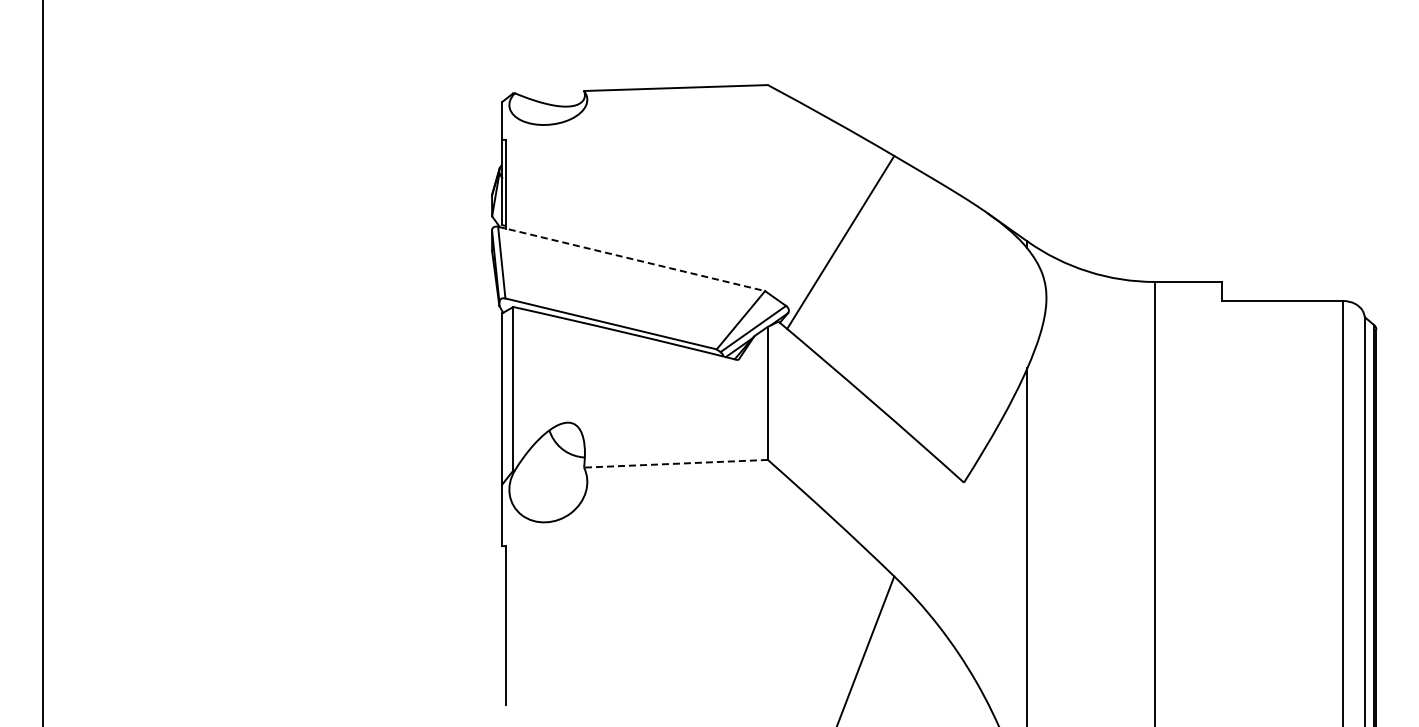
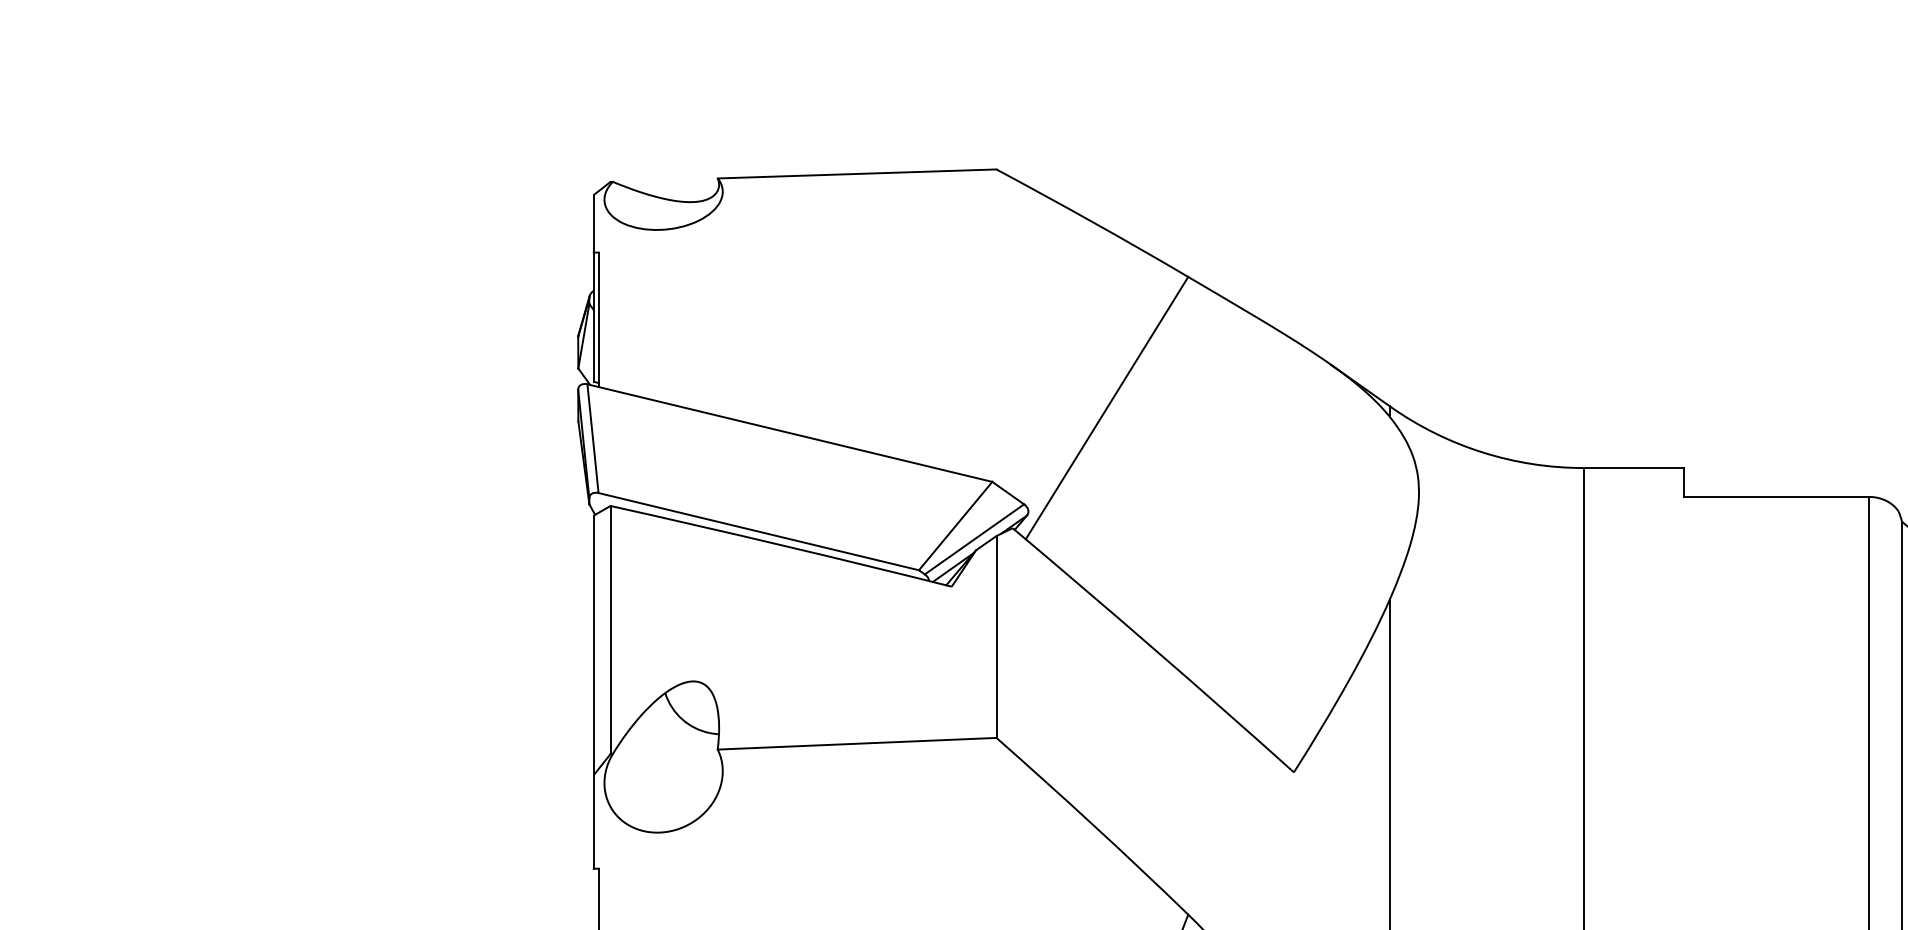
line: (632, 259) -> (791, 433), dashed -> solid
line: (675, 463) -> (856, 743), dashed -> solid

